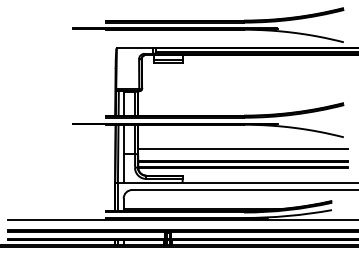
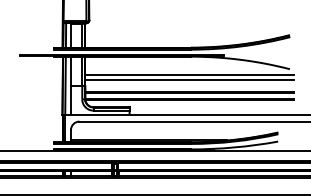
line: (243, 143) -> (190, 75), added

